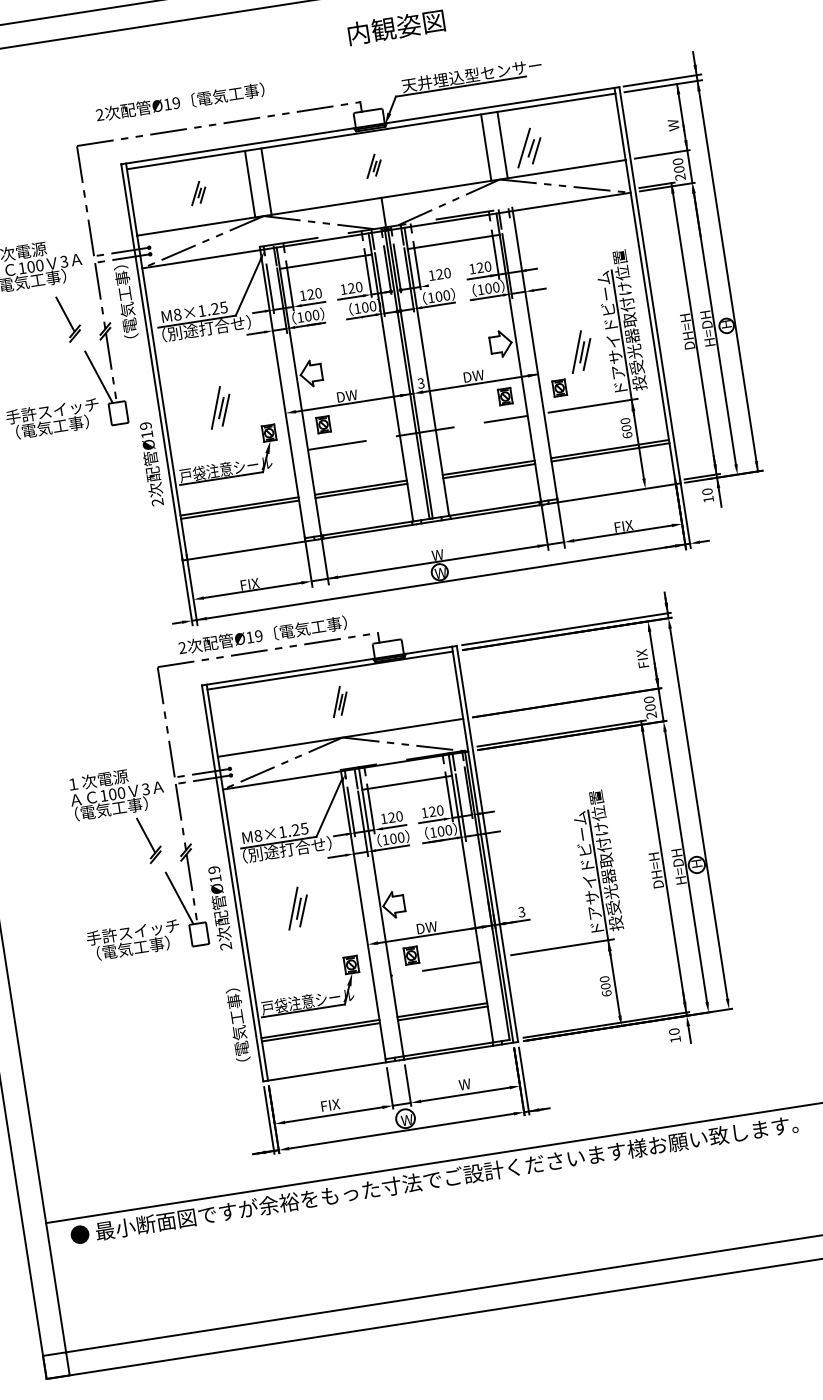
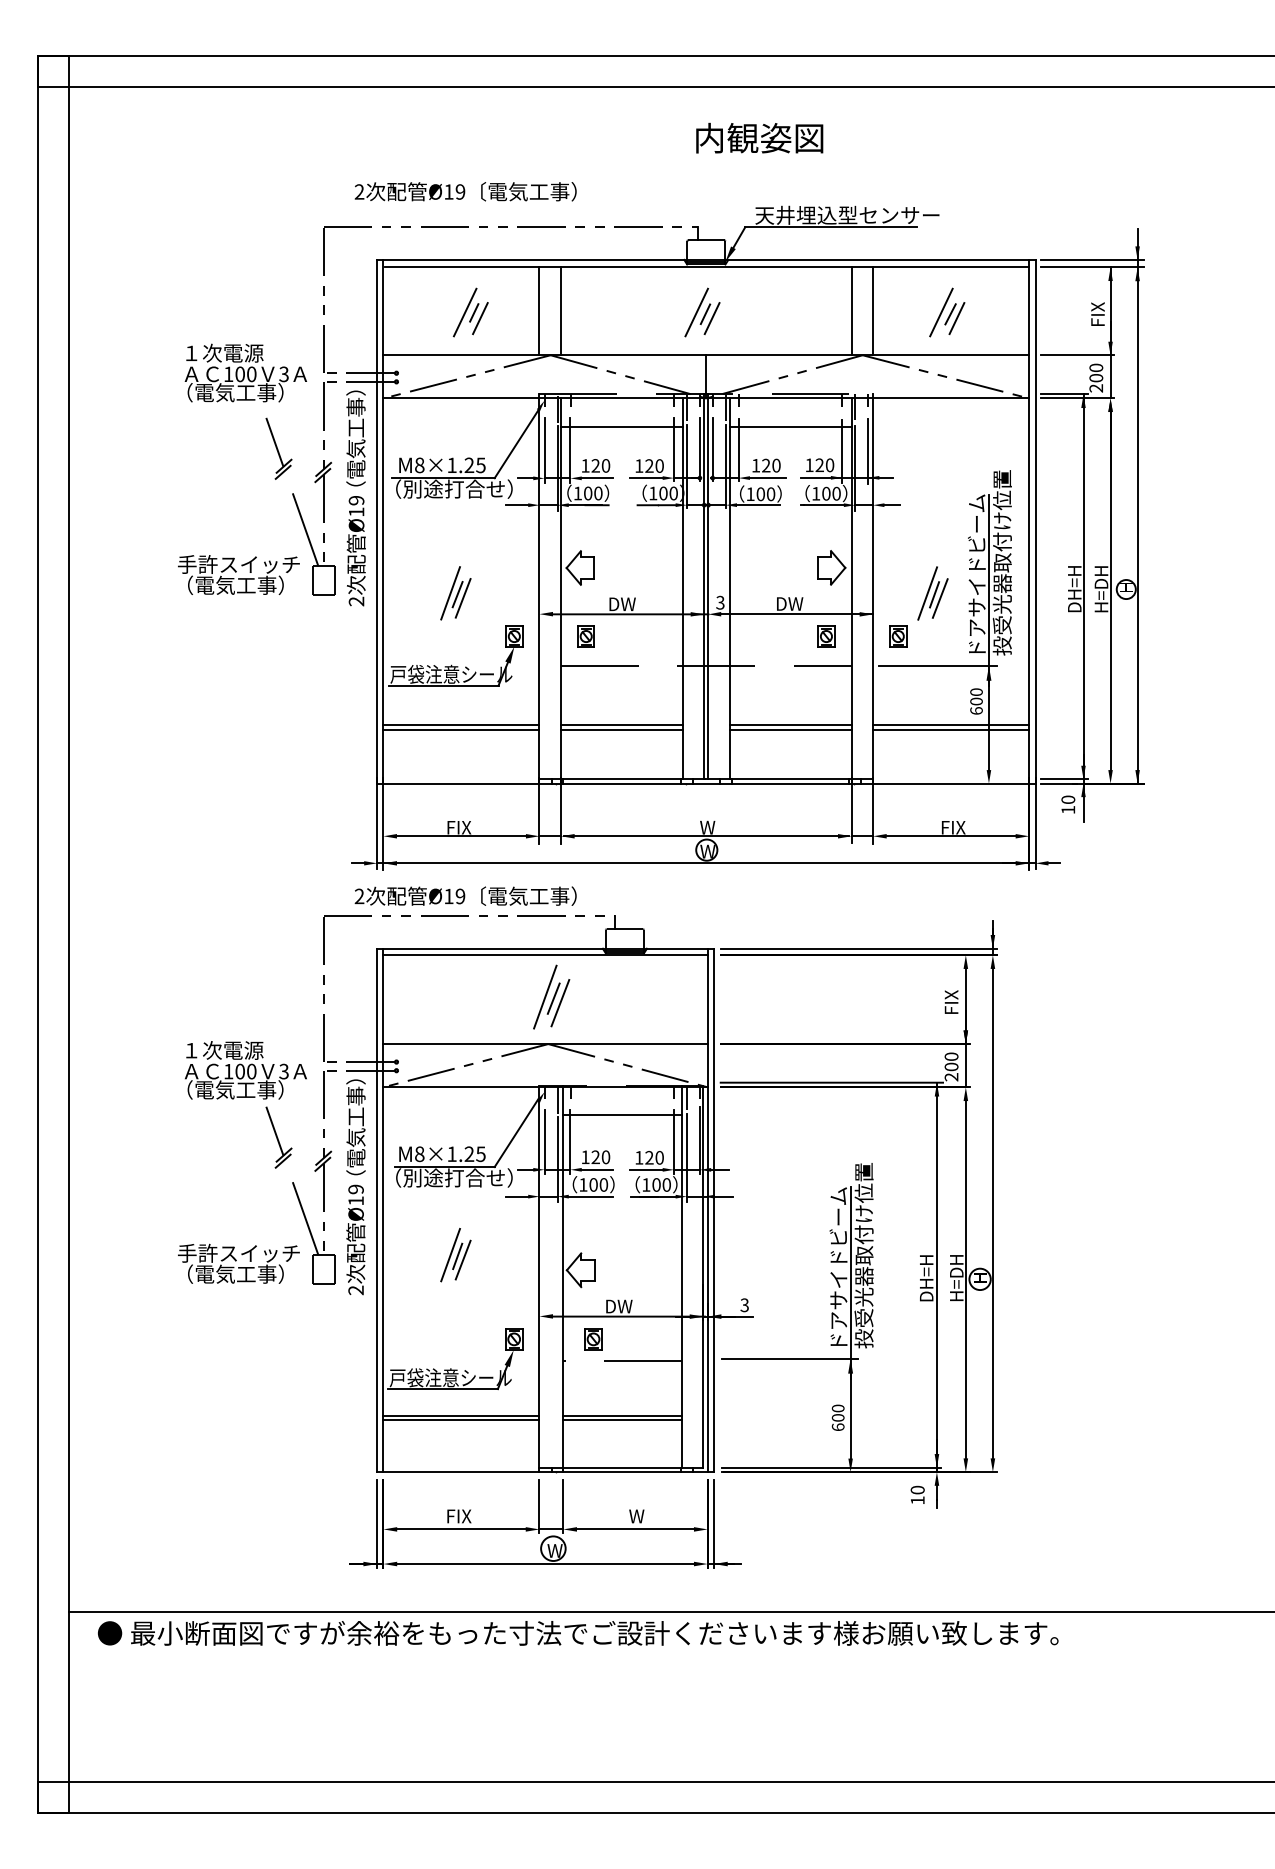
text: (672, 121) -> (1097, 314), W -> FIX
part: (528, 147) -> (947, 312), moved
part: (373, 165) -> (702, 312), size x1.67
part: (198, 193) -> (470, 312), size x1.67
line: (515, 251) -> (868, 451), added
line: (441, 284) -> (766, 478), added
text: (151, 464) -> (355, 551), moved
part: (339, 701) -> (551, 996), size x1.67
text: (237, 1025) -> (355, 1127), moved

